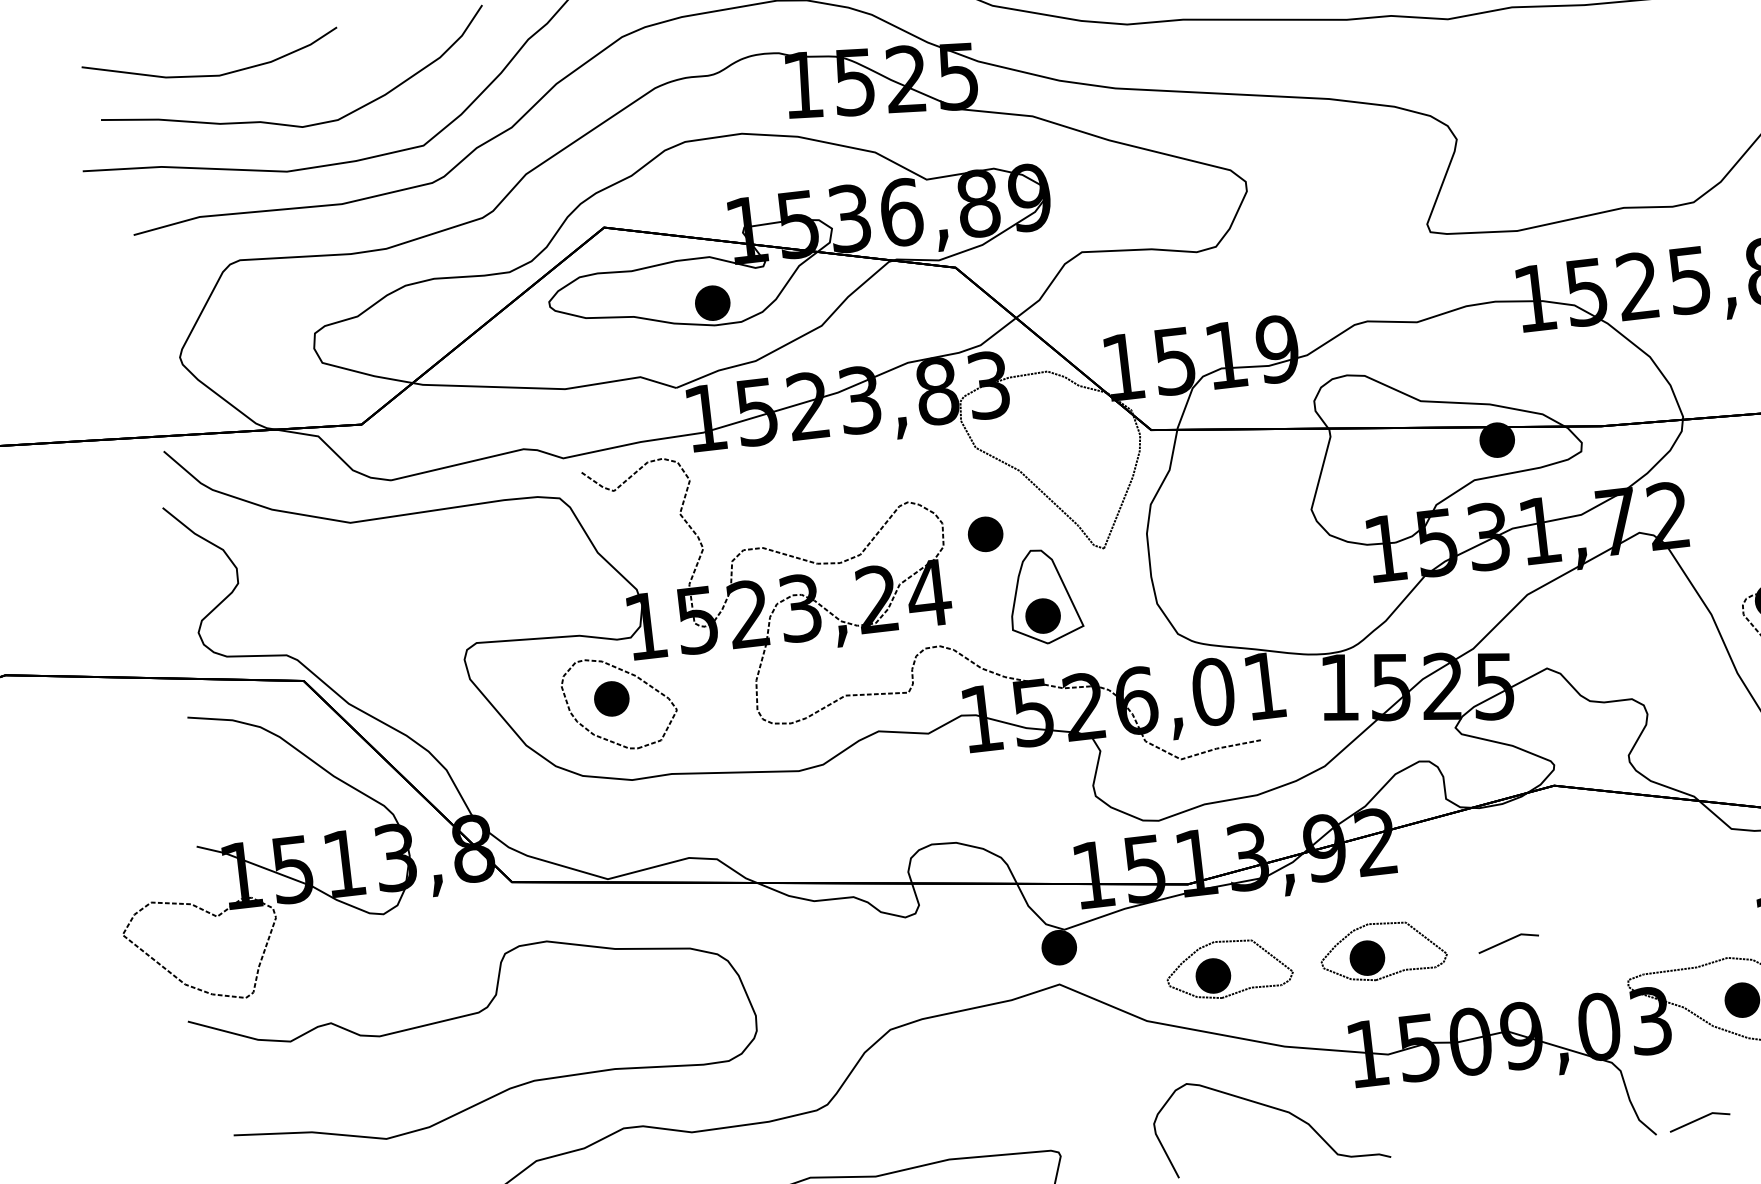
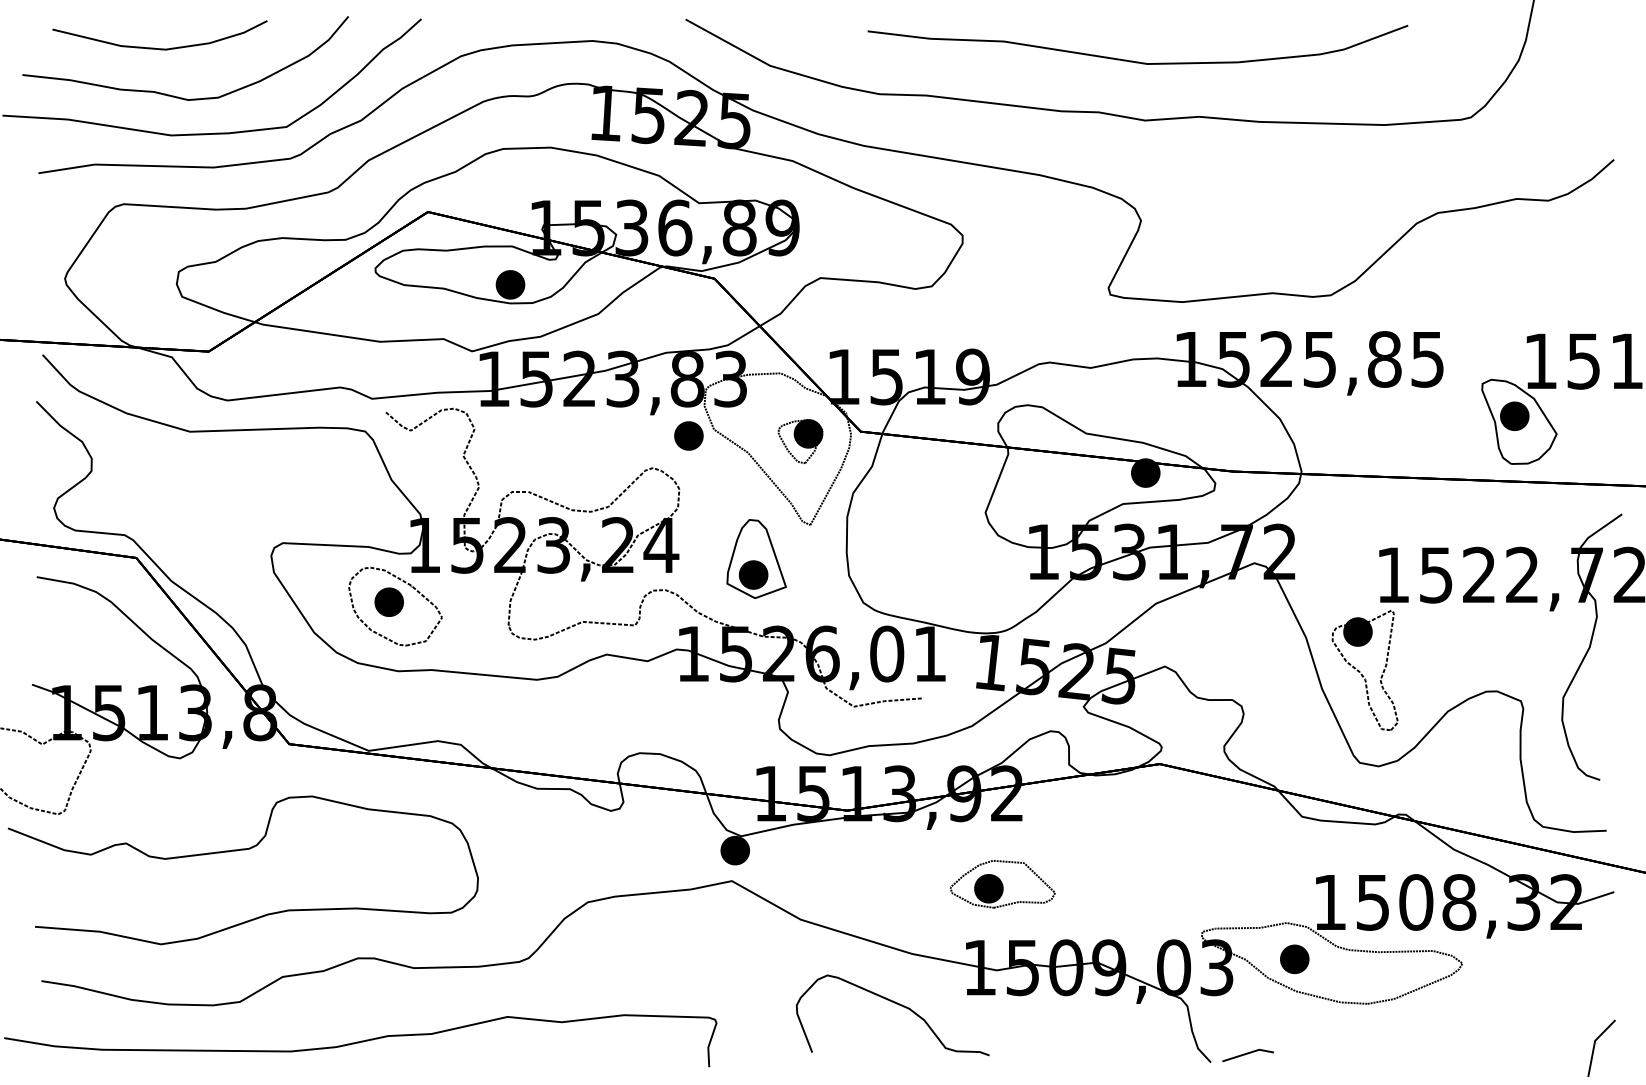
part: (205, 74) -> (154, 47), moved
part: (1080, 450) -> (800, 441), added
part: (985, 533) -> (688, 435), moved
line: (1507, 941) -> (1106, 888), removed
part: (1229, 969) -> (873, 884), removed

